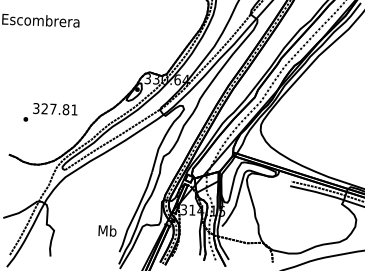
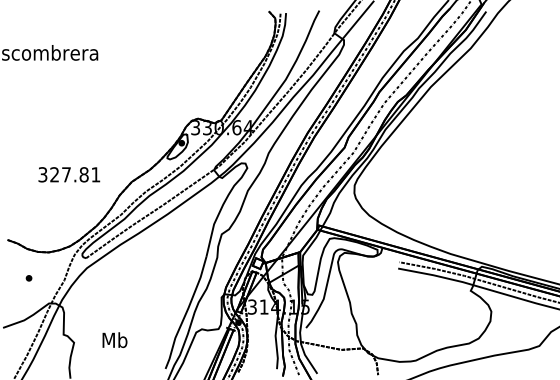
part: (25, 119) -> (28, 278), moved
text: (107, 230) -> (114, 339), moved

